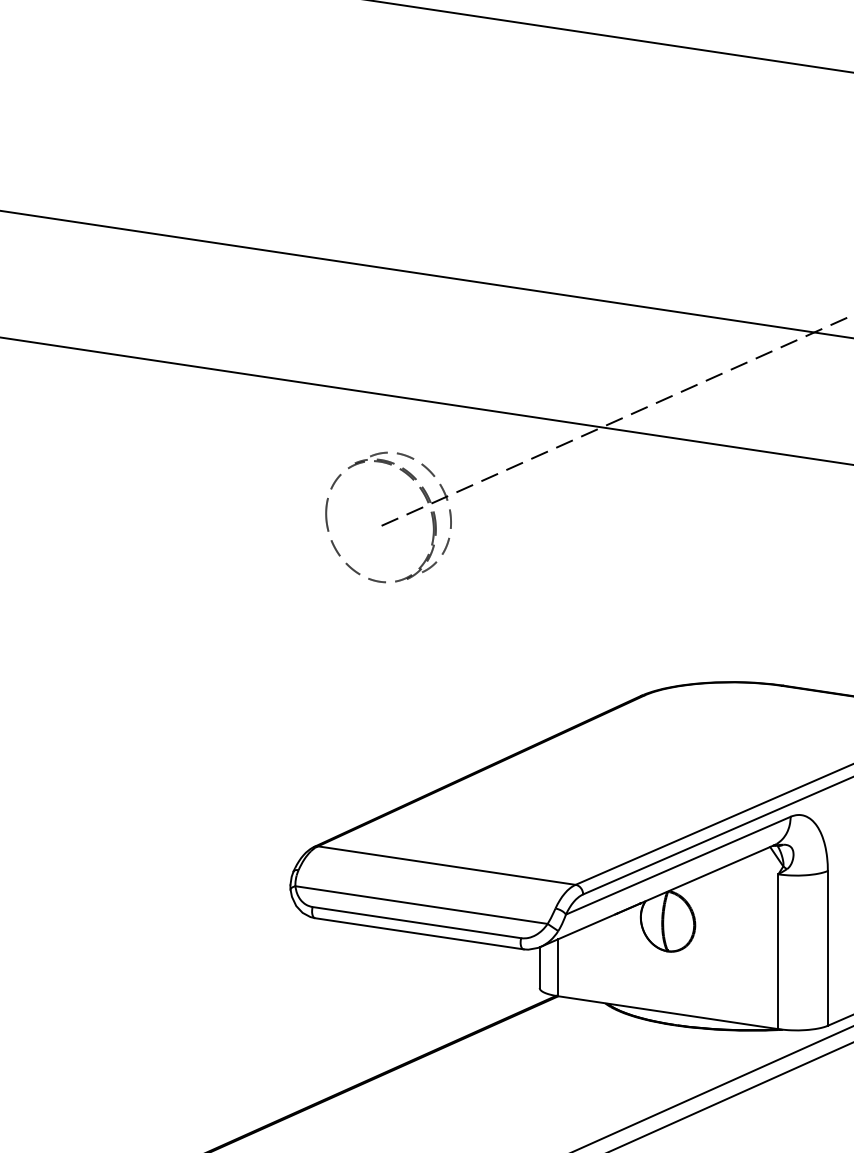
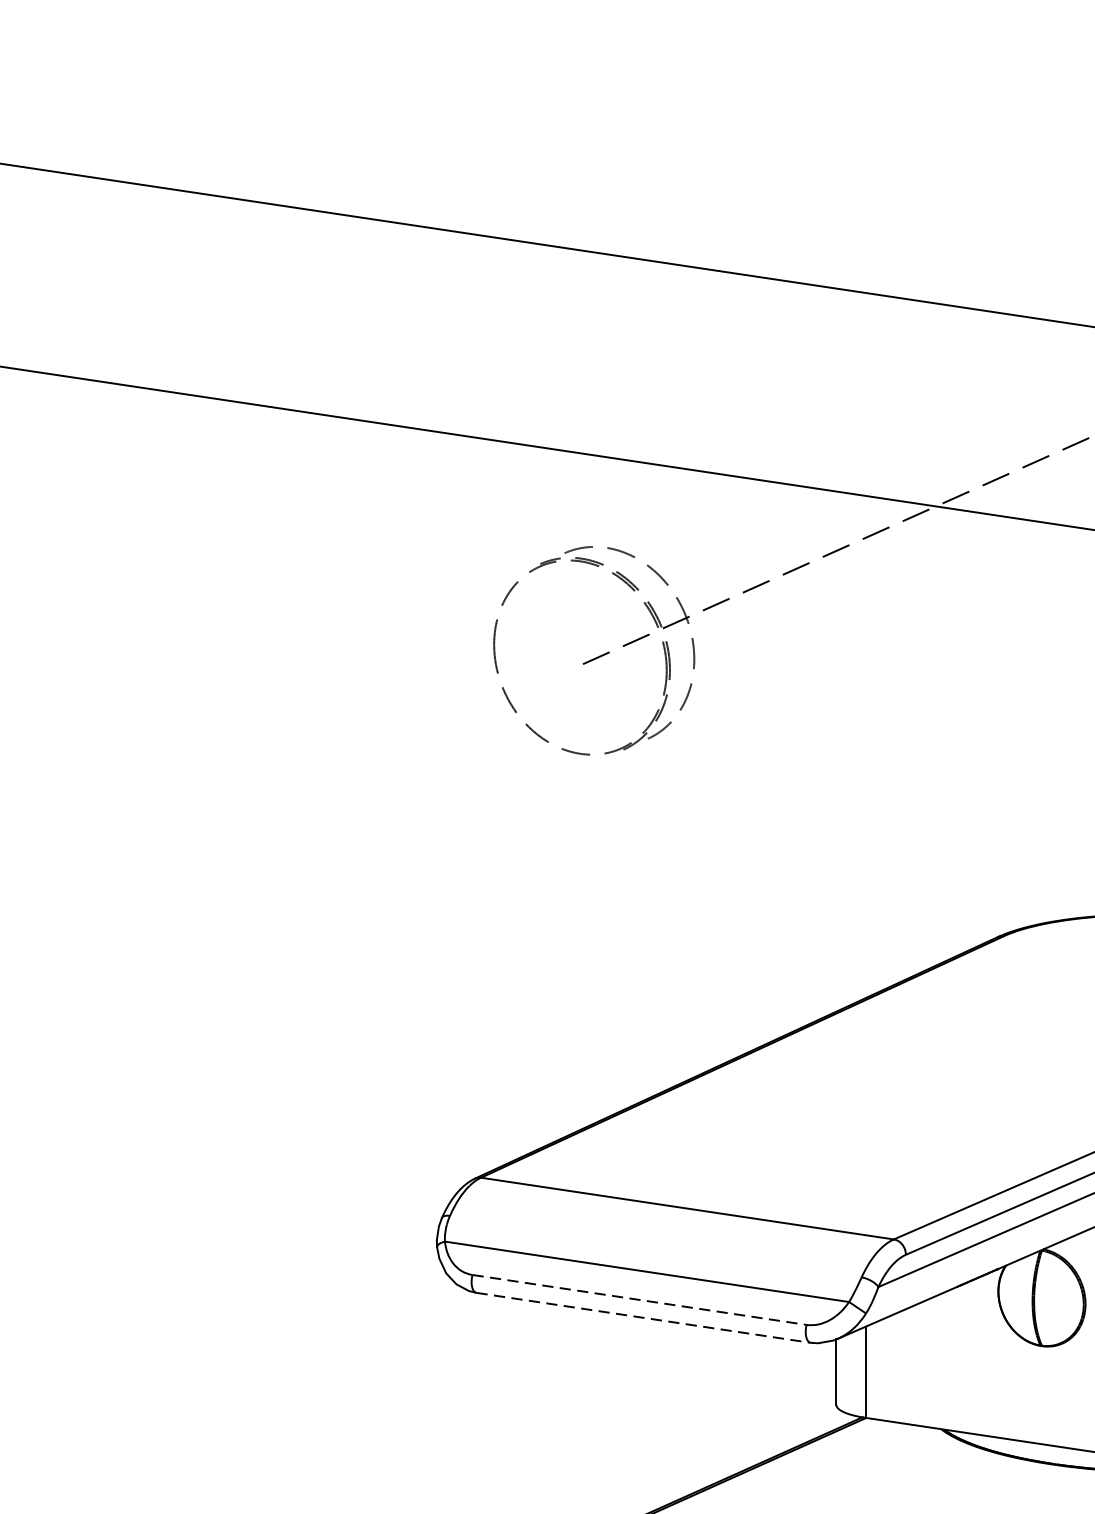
line: (417, 922) -> (640, 1299), solid -> dashed
line: (419, 933) -> (643, 1317), solid -> dashed

